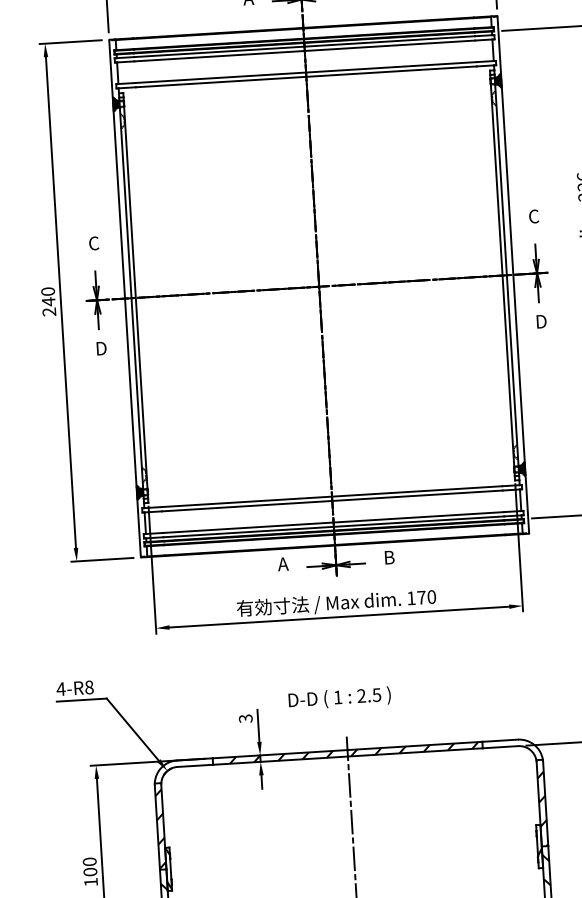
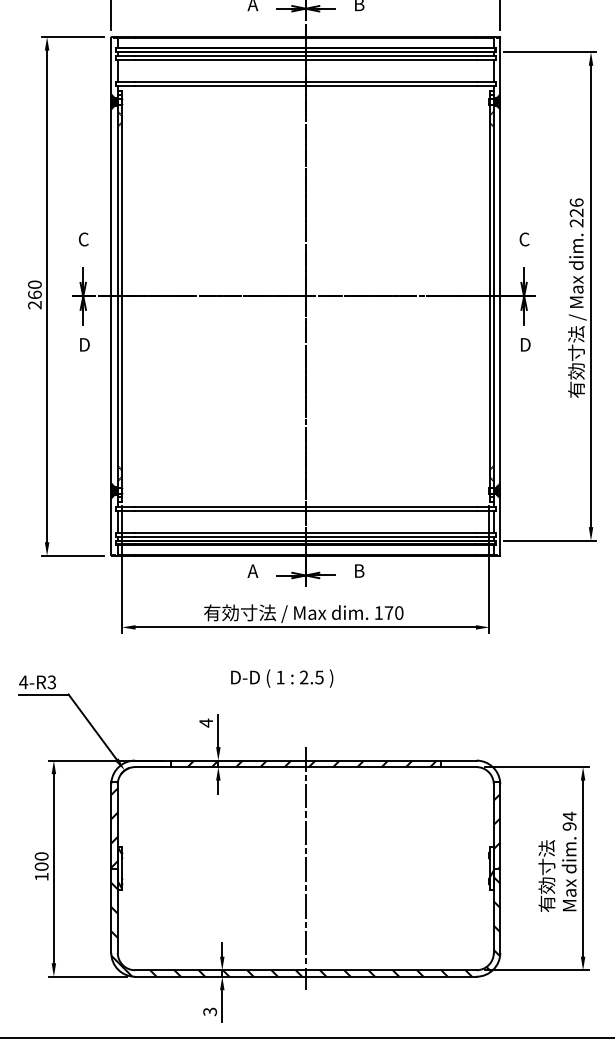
text: (48, 301) -> (34, 294), 240 -> 260
text: (88, 687) -> (51, 682), 4-R8 -> 4-R3
text: (340, 698) -> (282, 678), moved
text: (246, 718) -> (206, 722), 3 -> 4

